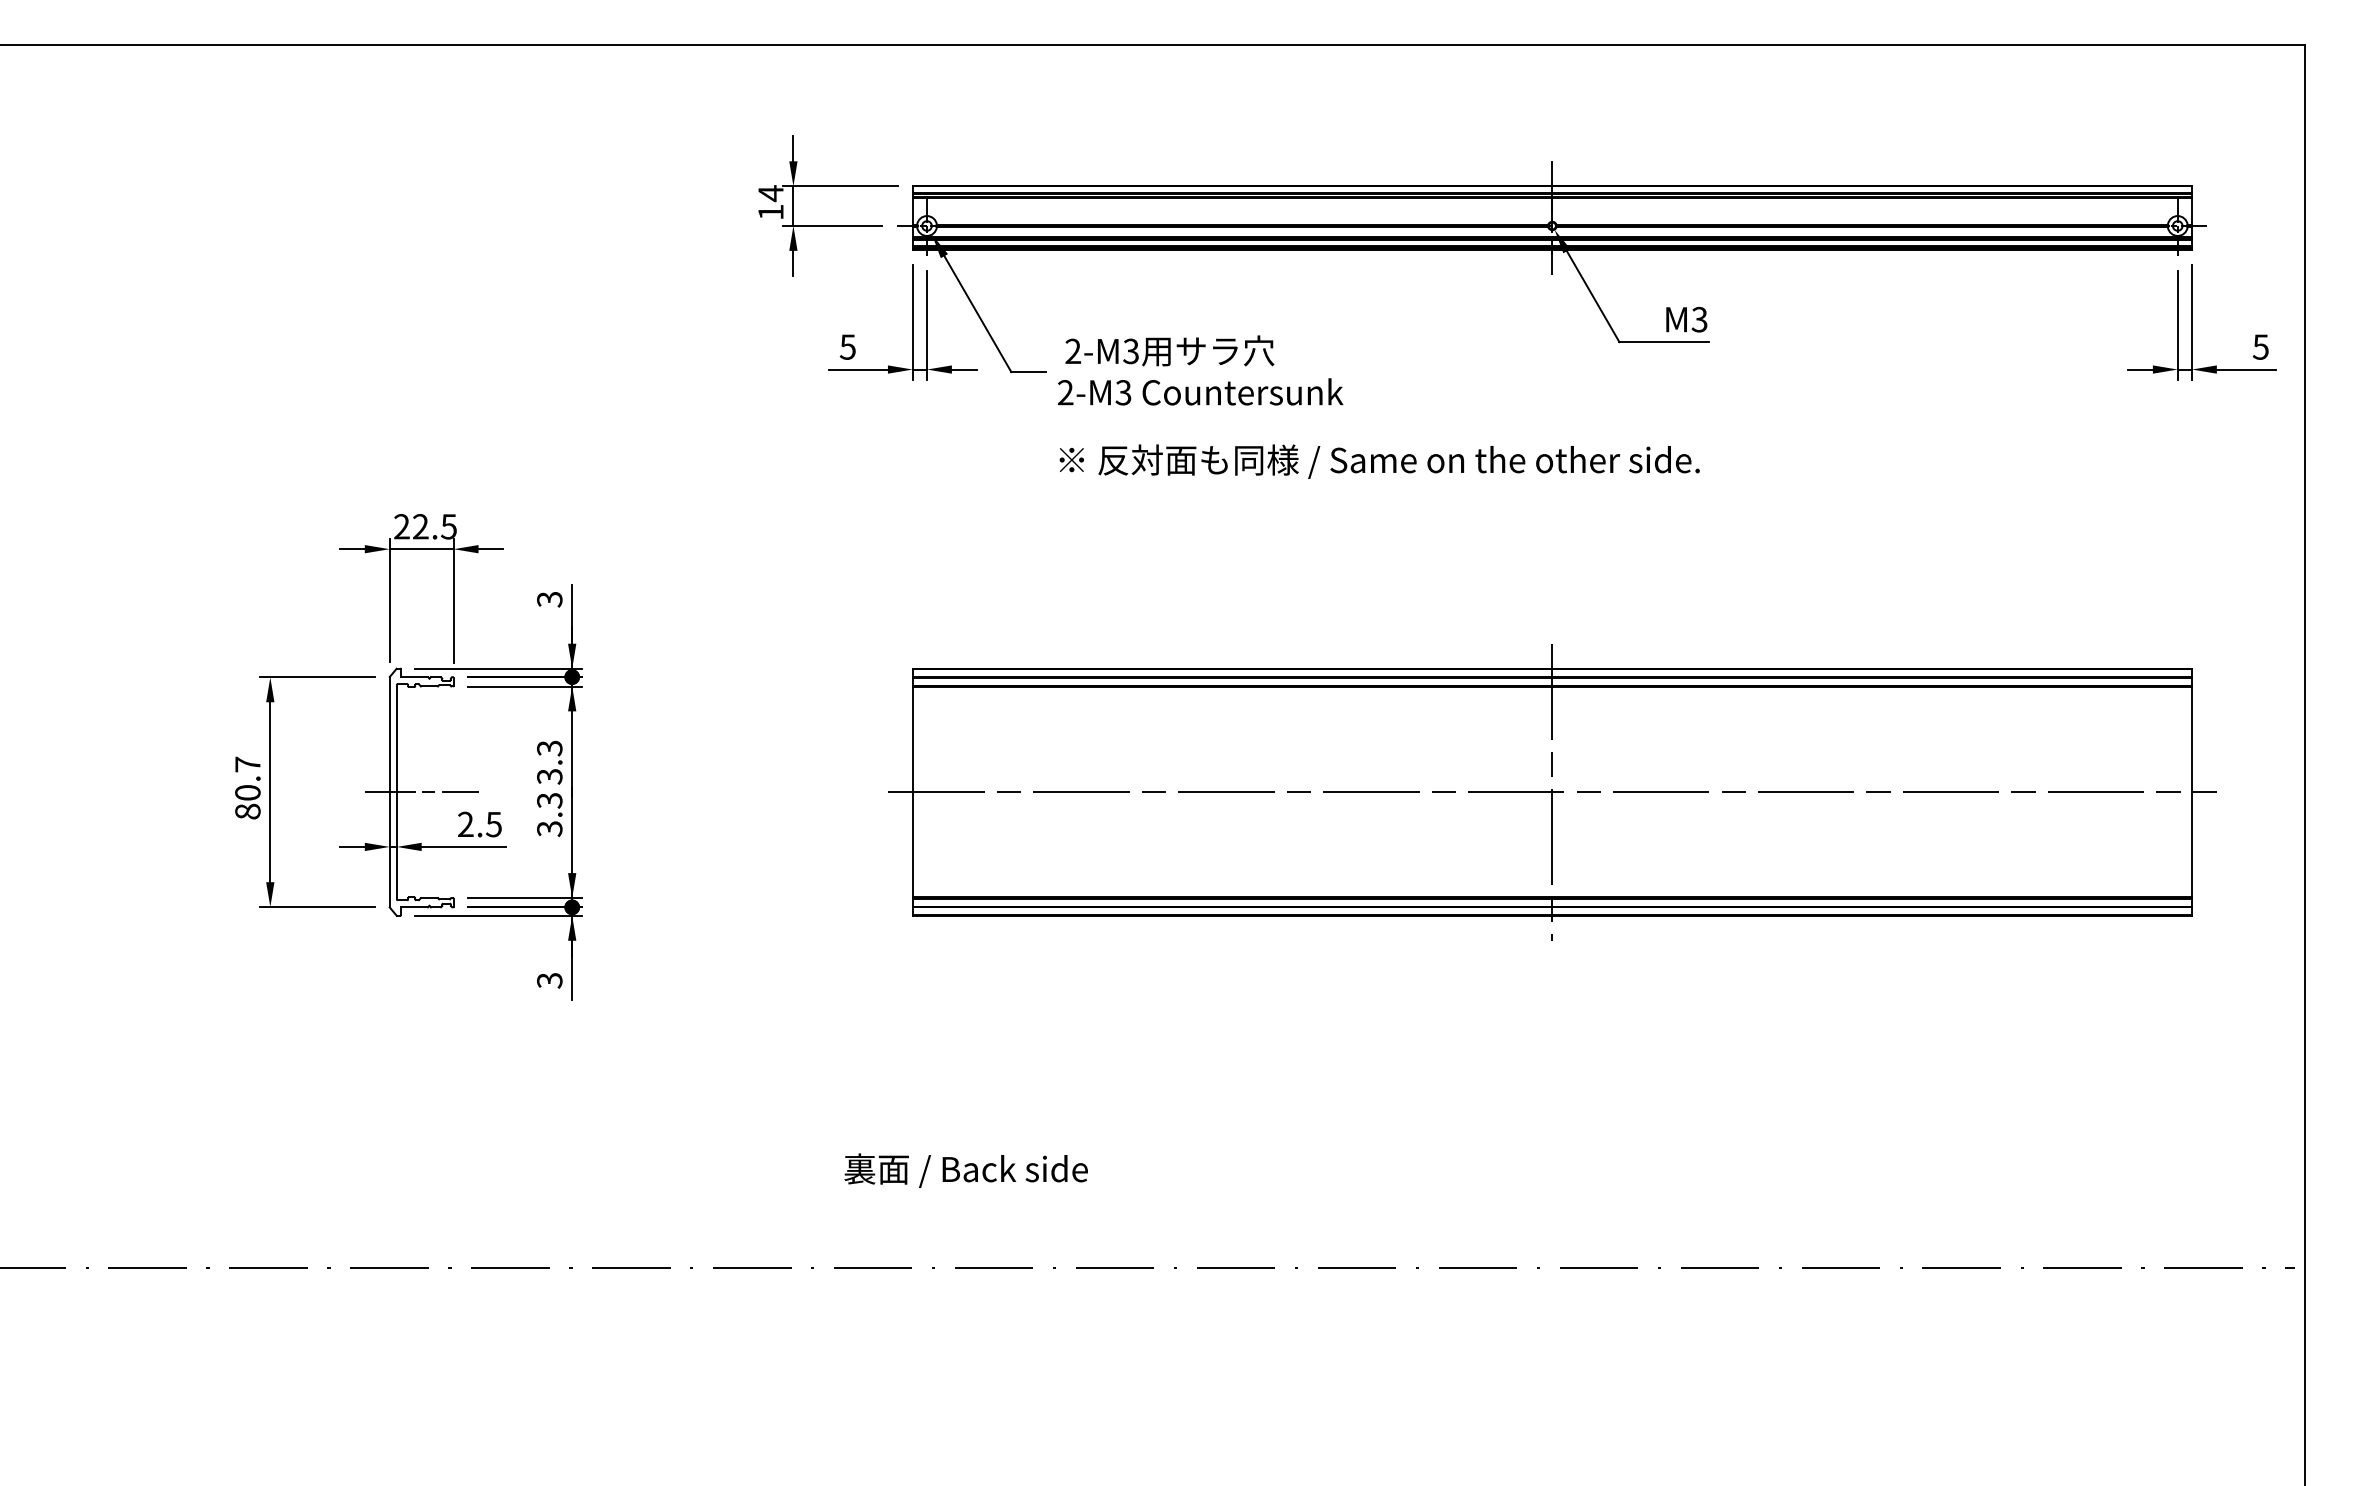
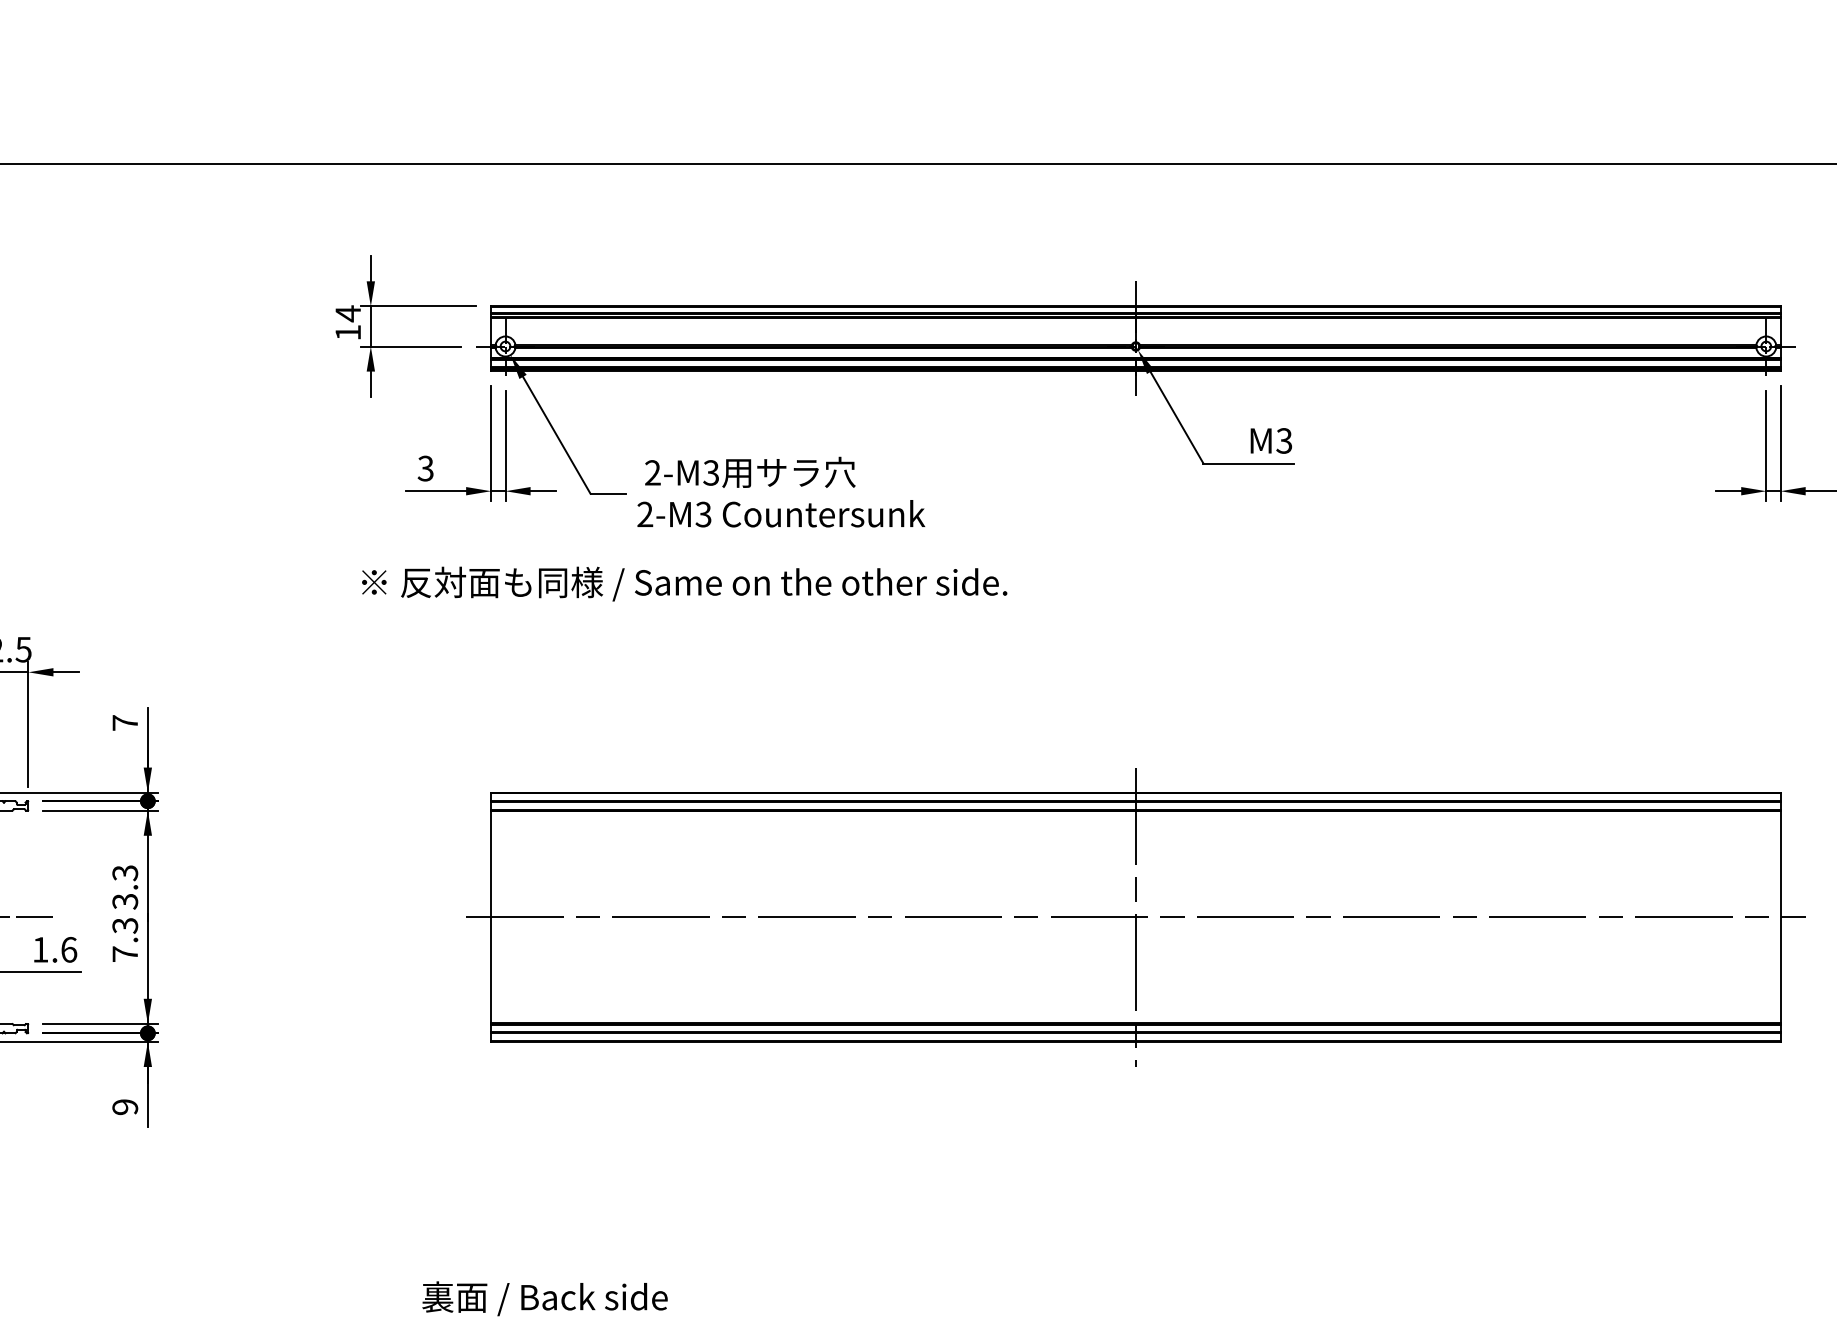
text: (847, 346) -> (425, 467), 5 -> 3
text: (1379, 461) -> (684, 583), moved
text: (549, 599) -> (124, 722), 3 -> 7
text: (480, 824) -> (55, 949), 2.5 -> 1.6
text: (549, 829) -> (124, 954), 3.3 -> 7.3
text: (549, 980) -> (124, 1107), 3 -> 9

